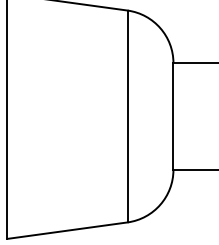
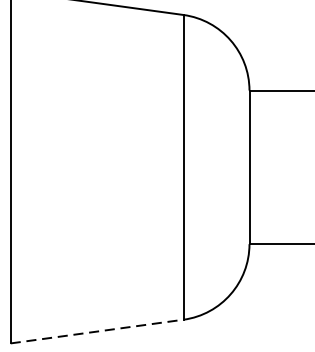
line: (67, 230) -> (97, 331), solid -> dashed

